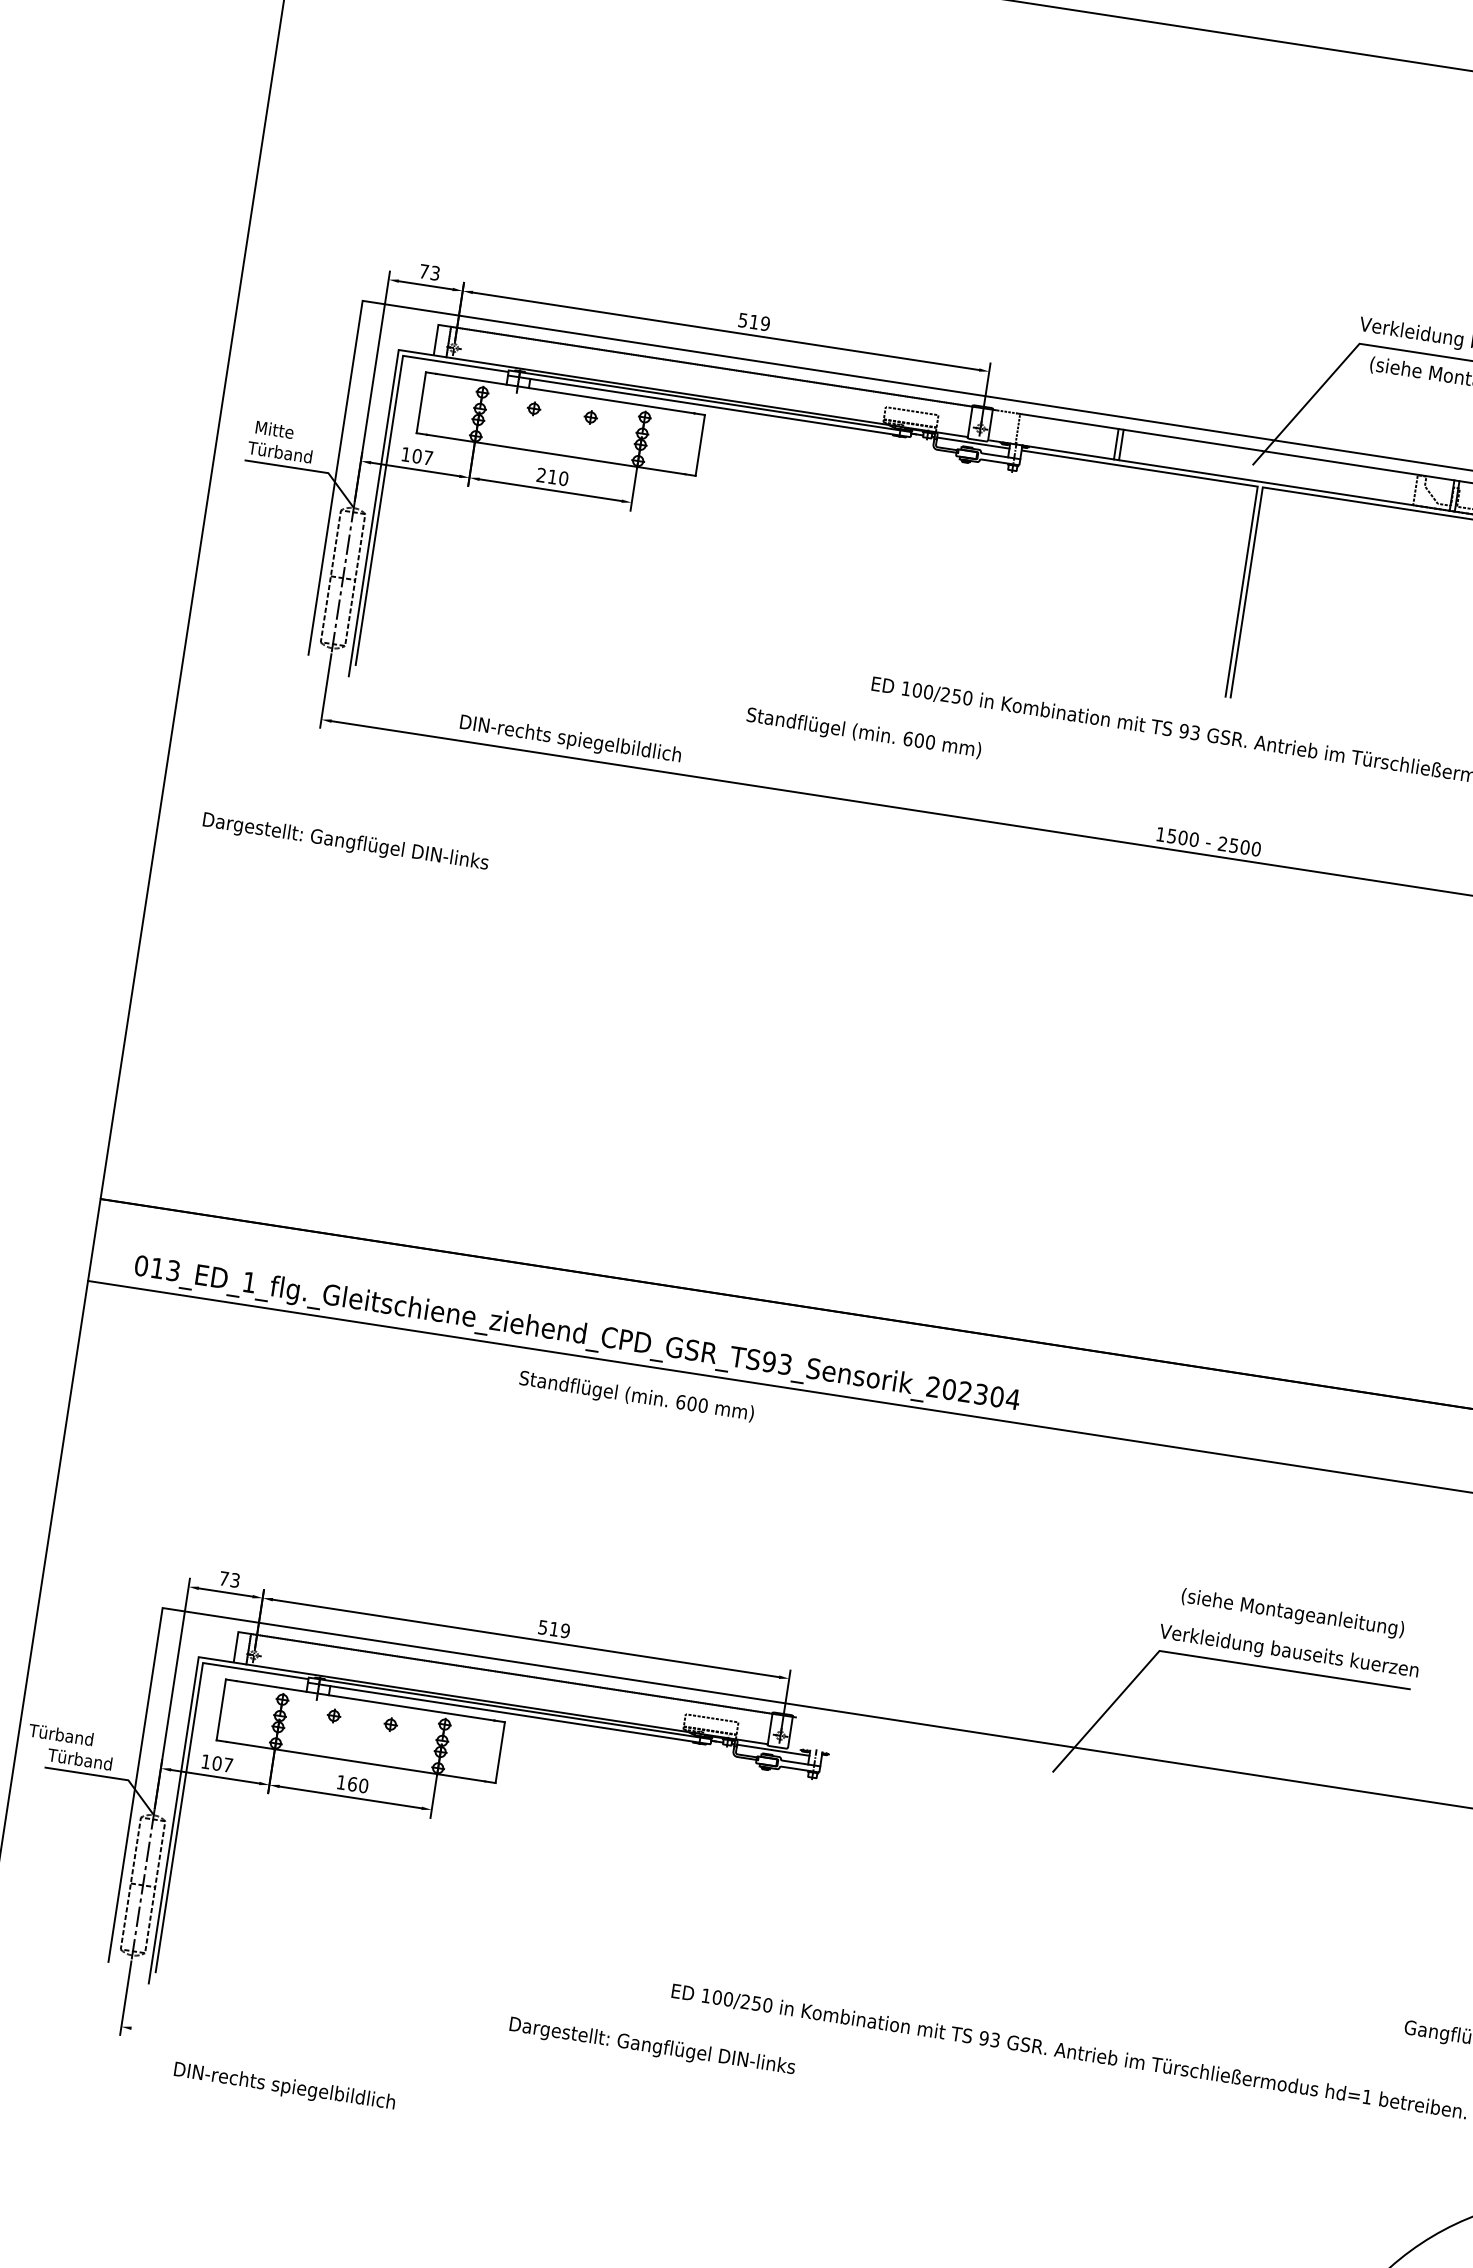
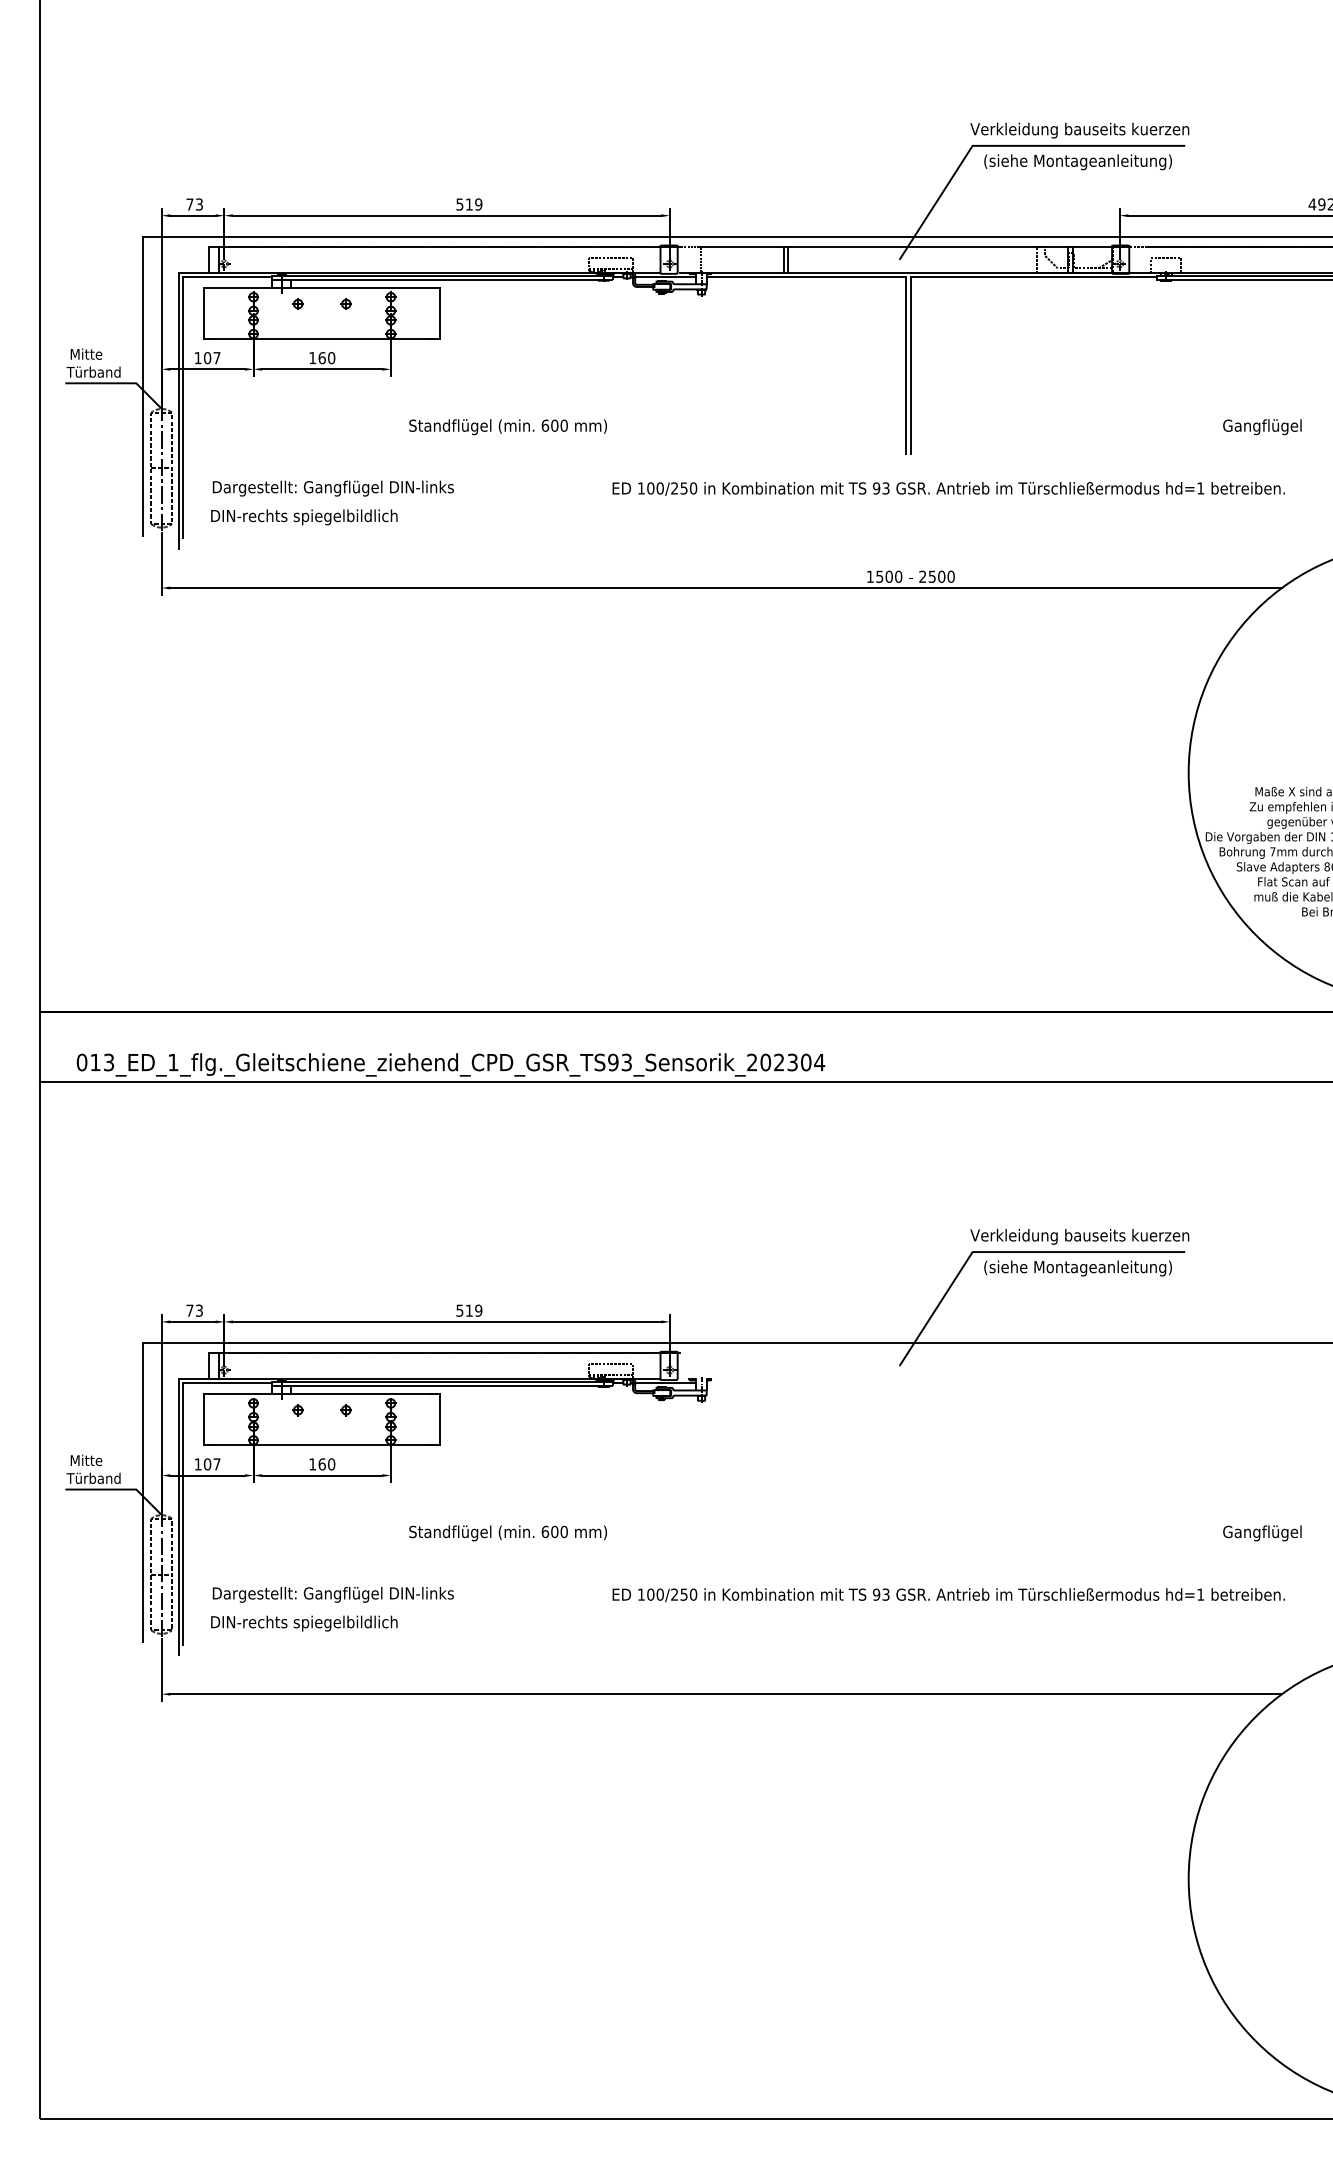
text: (547, 476) -> (317, 358), 210 -> 160
text: (863, 734) -> (507, 427), moved
text: (570, 740) -> (304, 517), moved
text: (344, 842) -> (332, 488), moved
text: (635, 1397) -> (507, 1533), moved
text: (1292, 1613) -> (1077, 1268), moved
text: (60, 1734) -> (74, 1460), Türband -> Mitte
text: (651, 2046) -> (332, 1594), moved
text: (284, 2087) -> (304, 1623), moved
line: (787, 2129) -> (725, 1694), added

